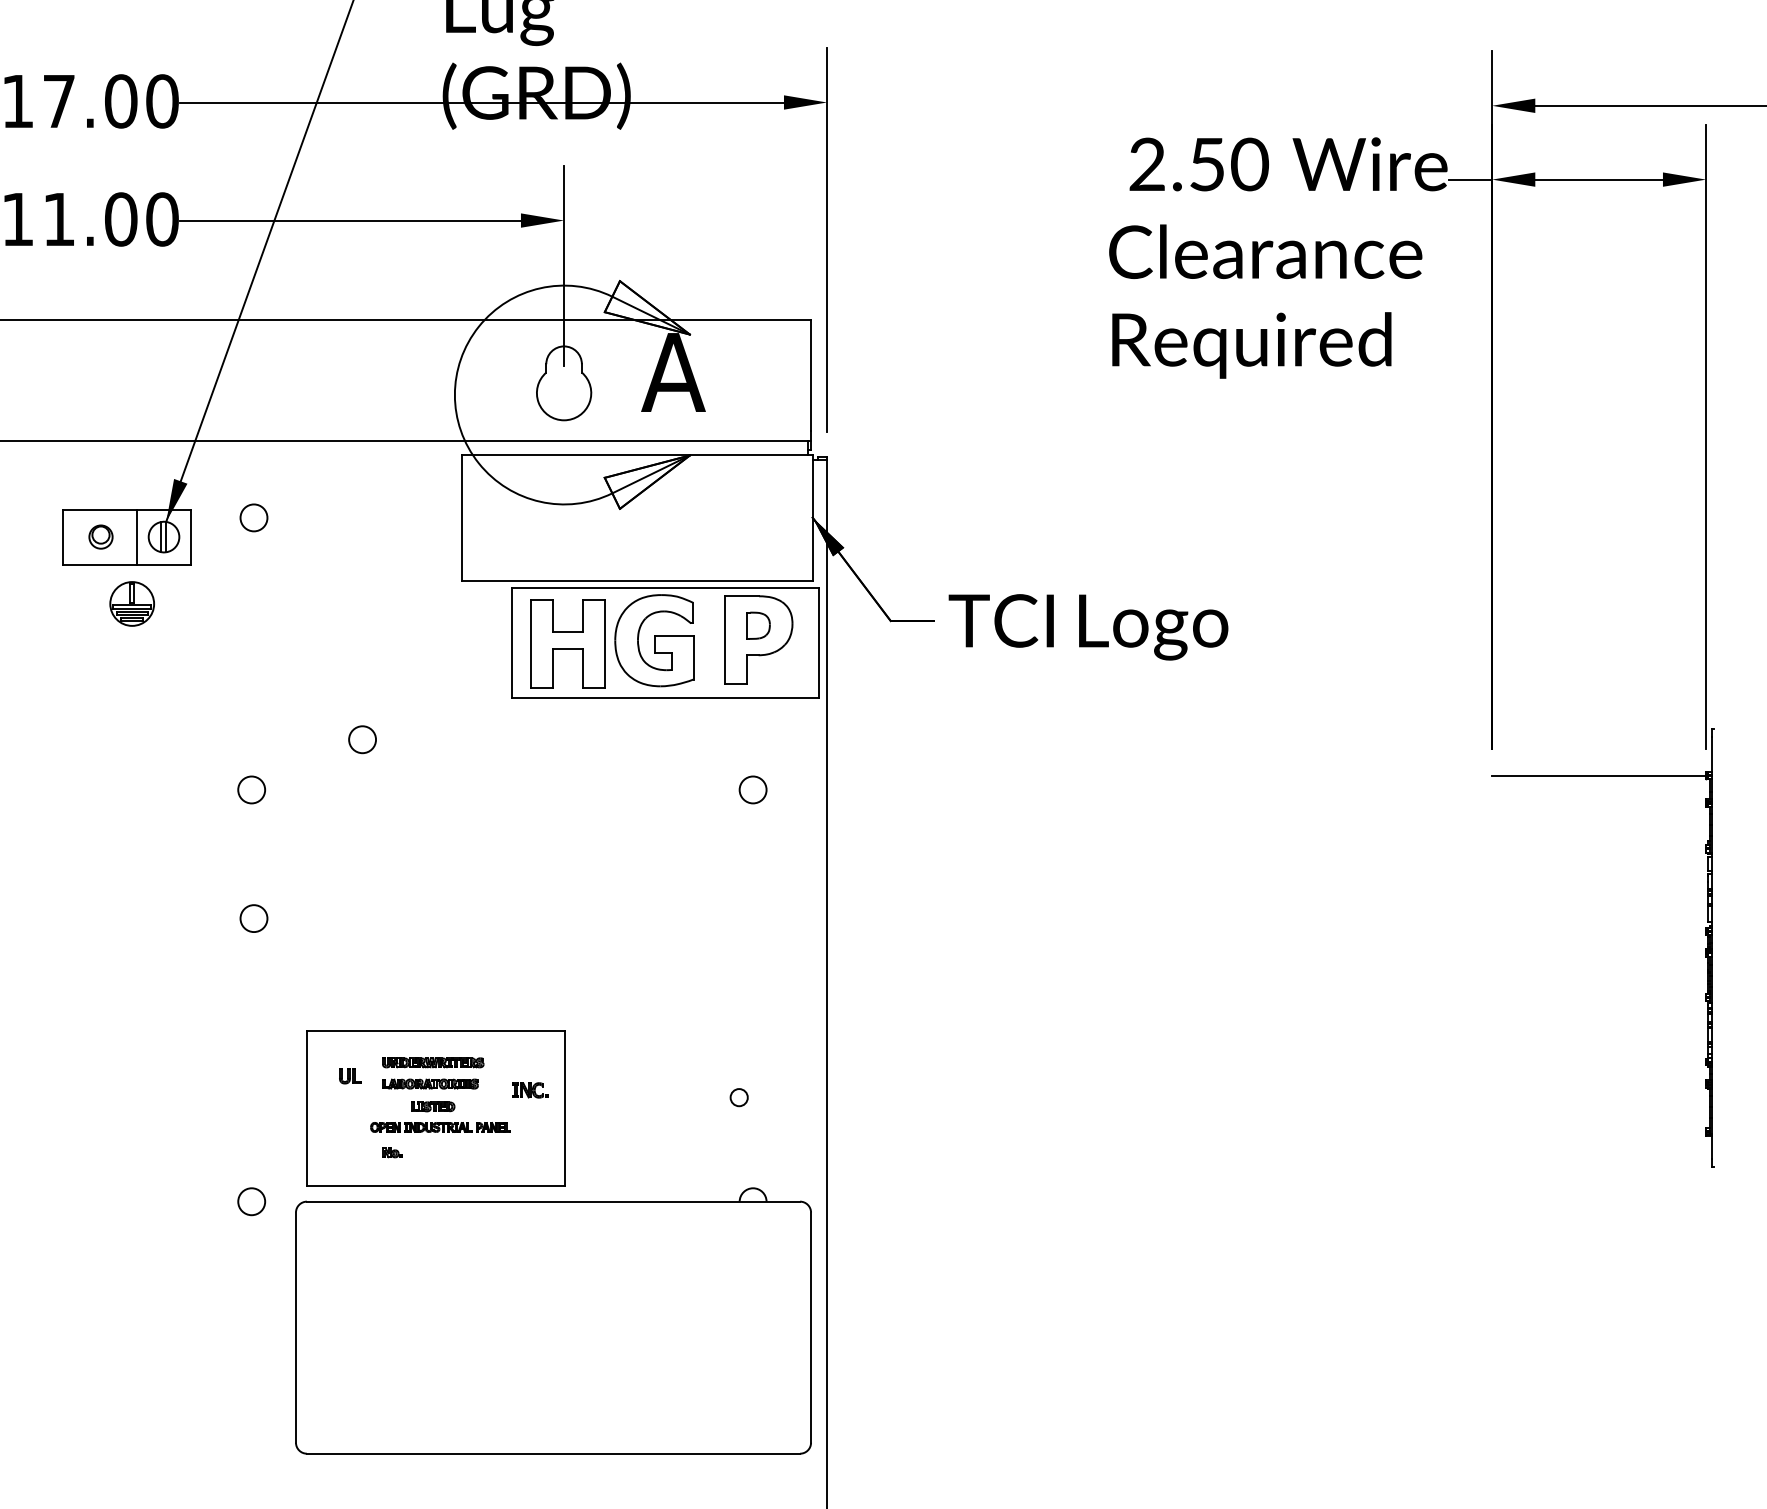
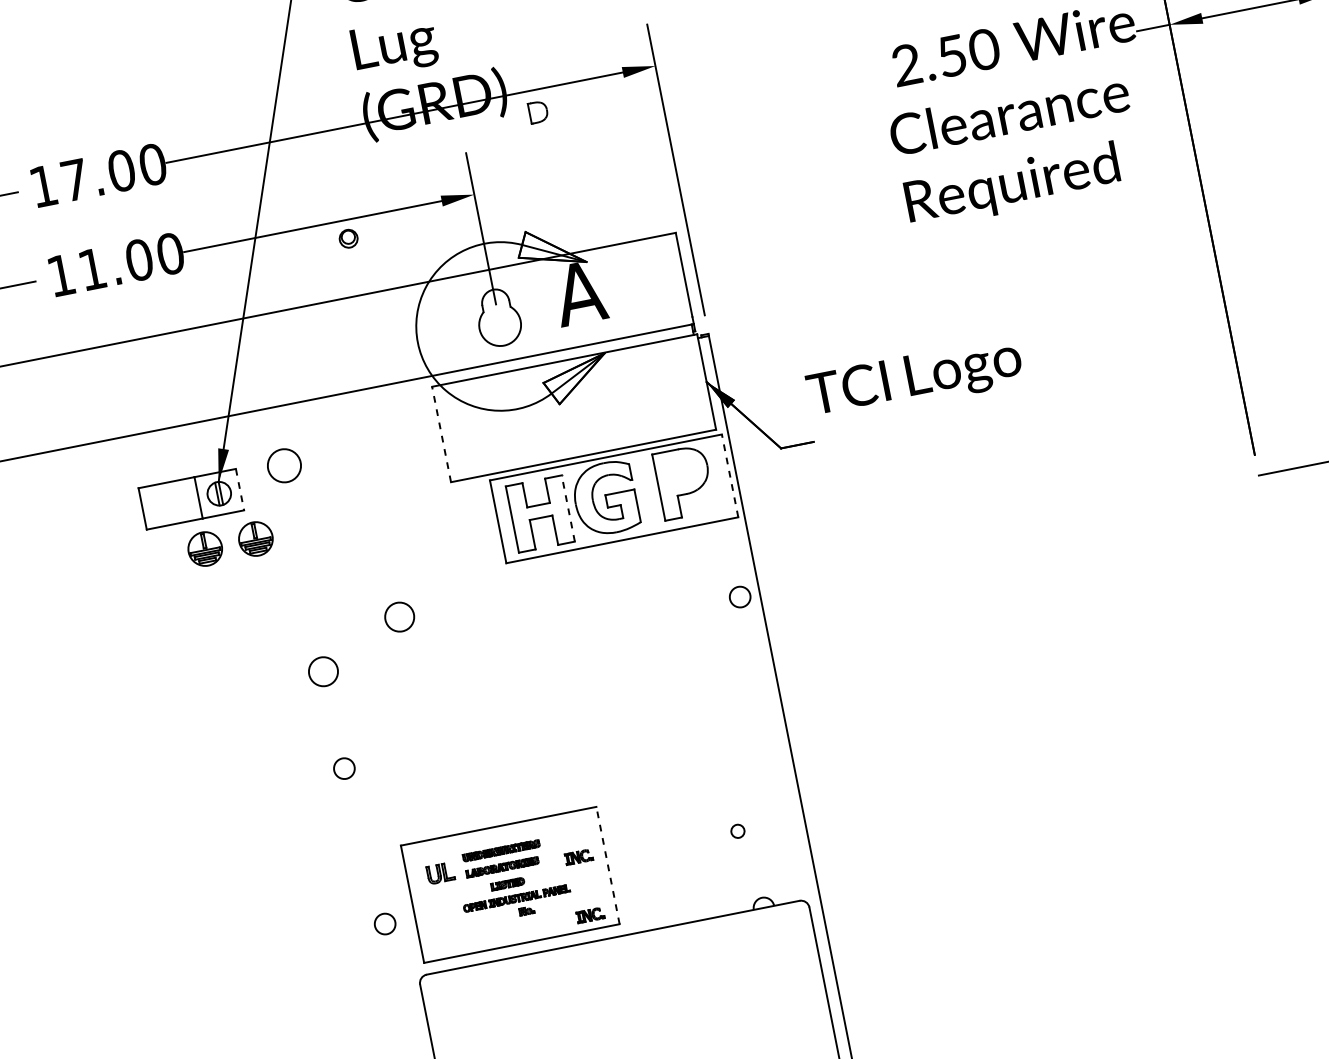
circle: (253, 517) -> (284, 465), size x1.6
line: (461, 517) -> (441, 434), solid -> dashed
part: (100, 536) -> (348, 238), moved
line: (191, 537) -> (240, 489), solid -> dashed
part: (198, 603) -> (255, 538), added
part: (758, 625) -> (538, 111), moved
text: (1088, 627) -> (915, 379), moved
line: (604, 643) -> (568, 508), solid -> dashed
line: (818, 643) -> (729, 476), solid -> dashed
circle: (362, 739) -> (399, 617), size x1.4
circle: (251, 789) -> (323, 671), size x1.4
circle: (752, 789) -> (739, 596), moved
part: (350, 1076) -> (440, 873), size x1.6
line: (565, 1108) -> (608, 865), solid -> dashed
part: (392, 1152) -> (526, 910), moved
part: (530, 1167) -> (590, 915), added
circle: (251, 1201) -> (384, 923), moved

